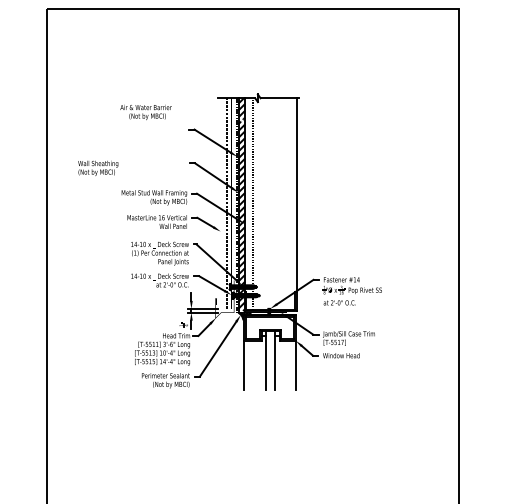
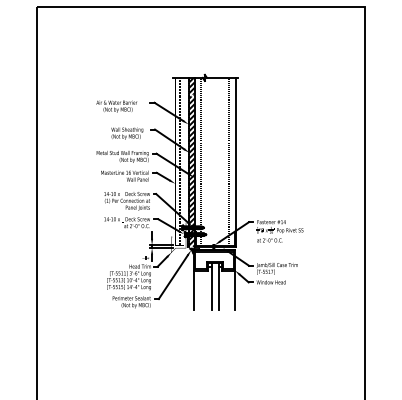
text: (145, 112) -> (116, 106), moved
text: (98, 167) -> (127, 132), moved
line: (288, 203) -> (229, 161), added

